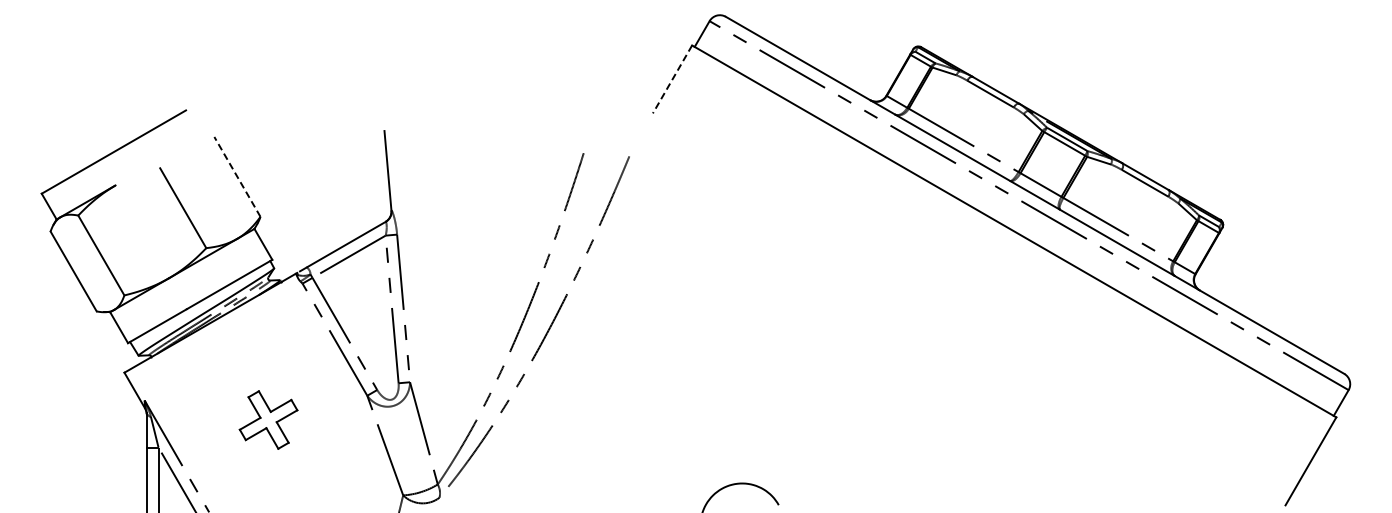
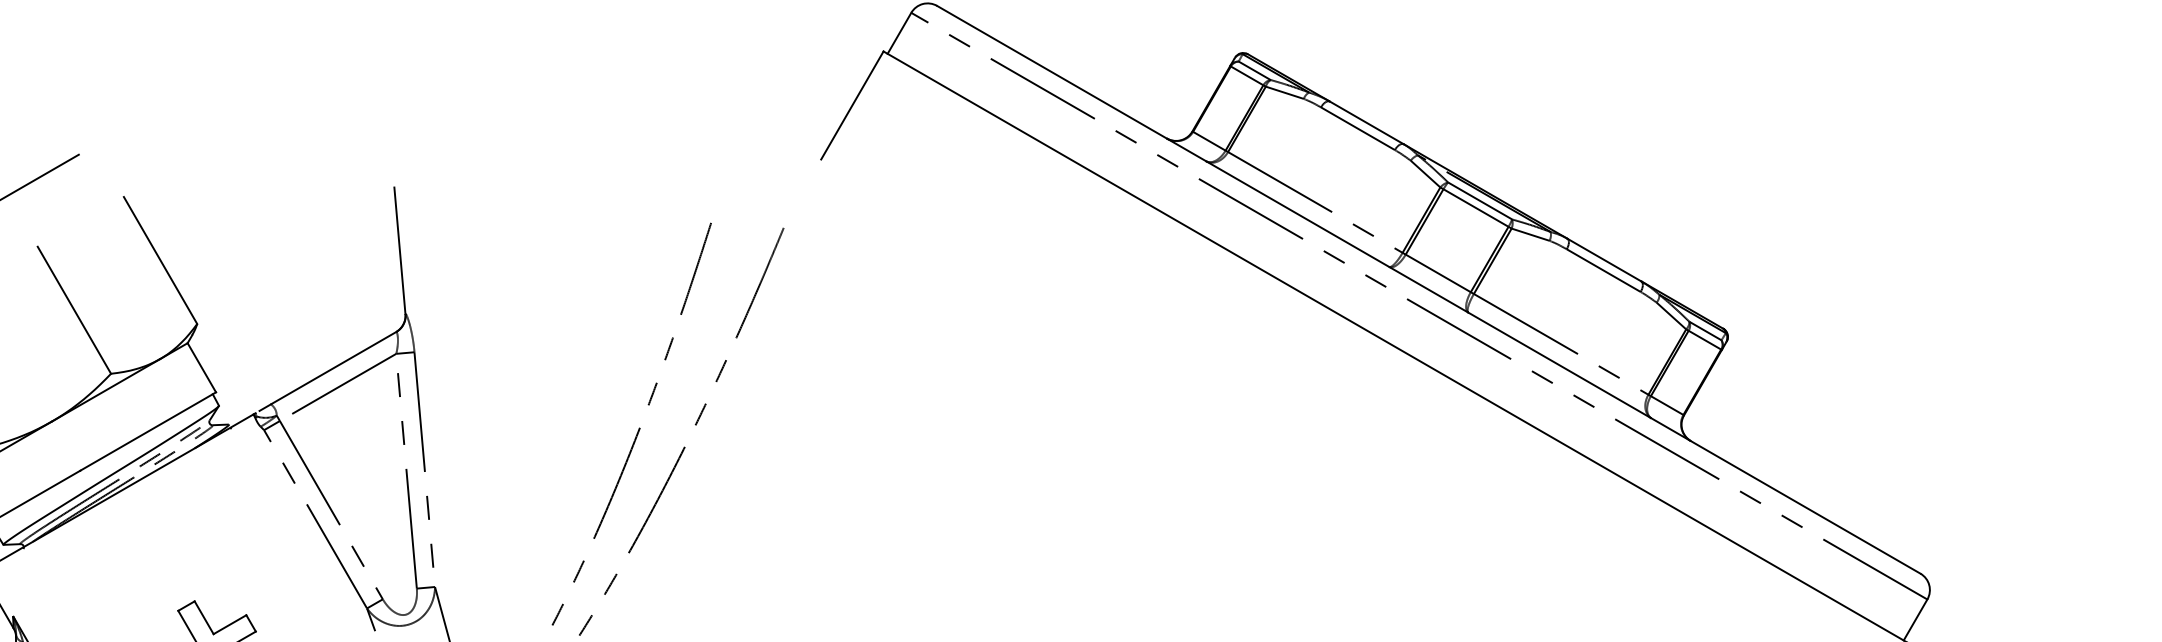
line: (672, 79) -> (852, 105), dashed -> solid
line: (237, 176) -> (160, 259), dashed -> solid

